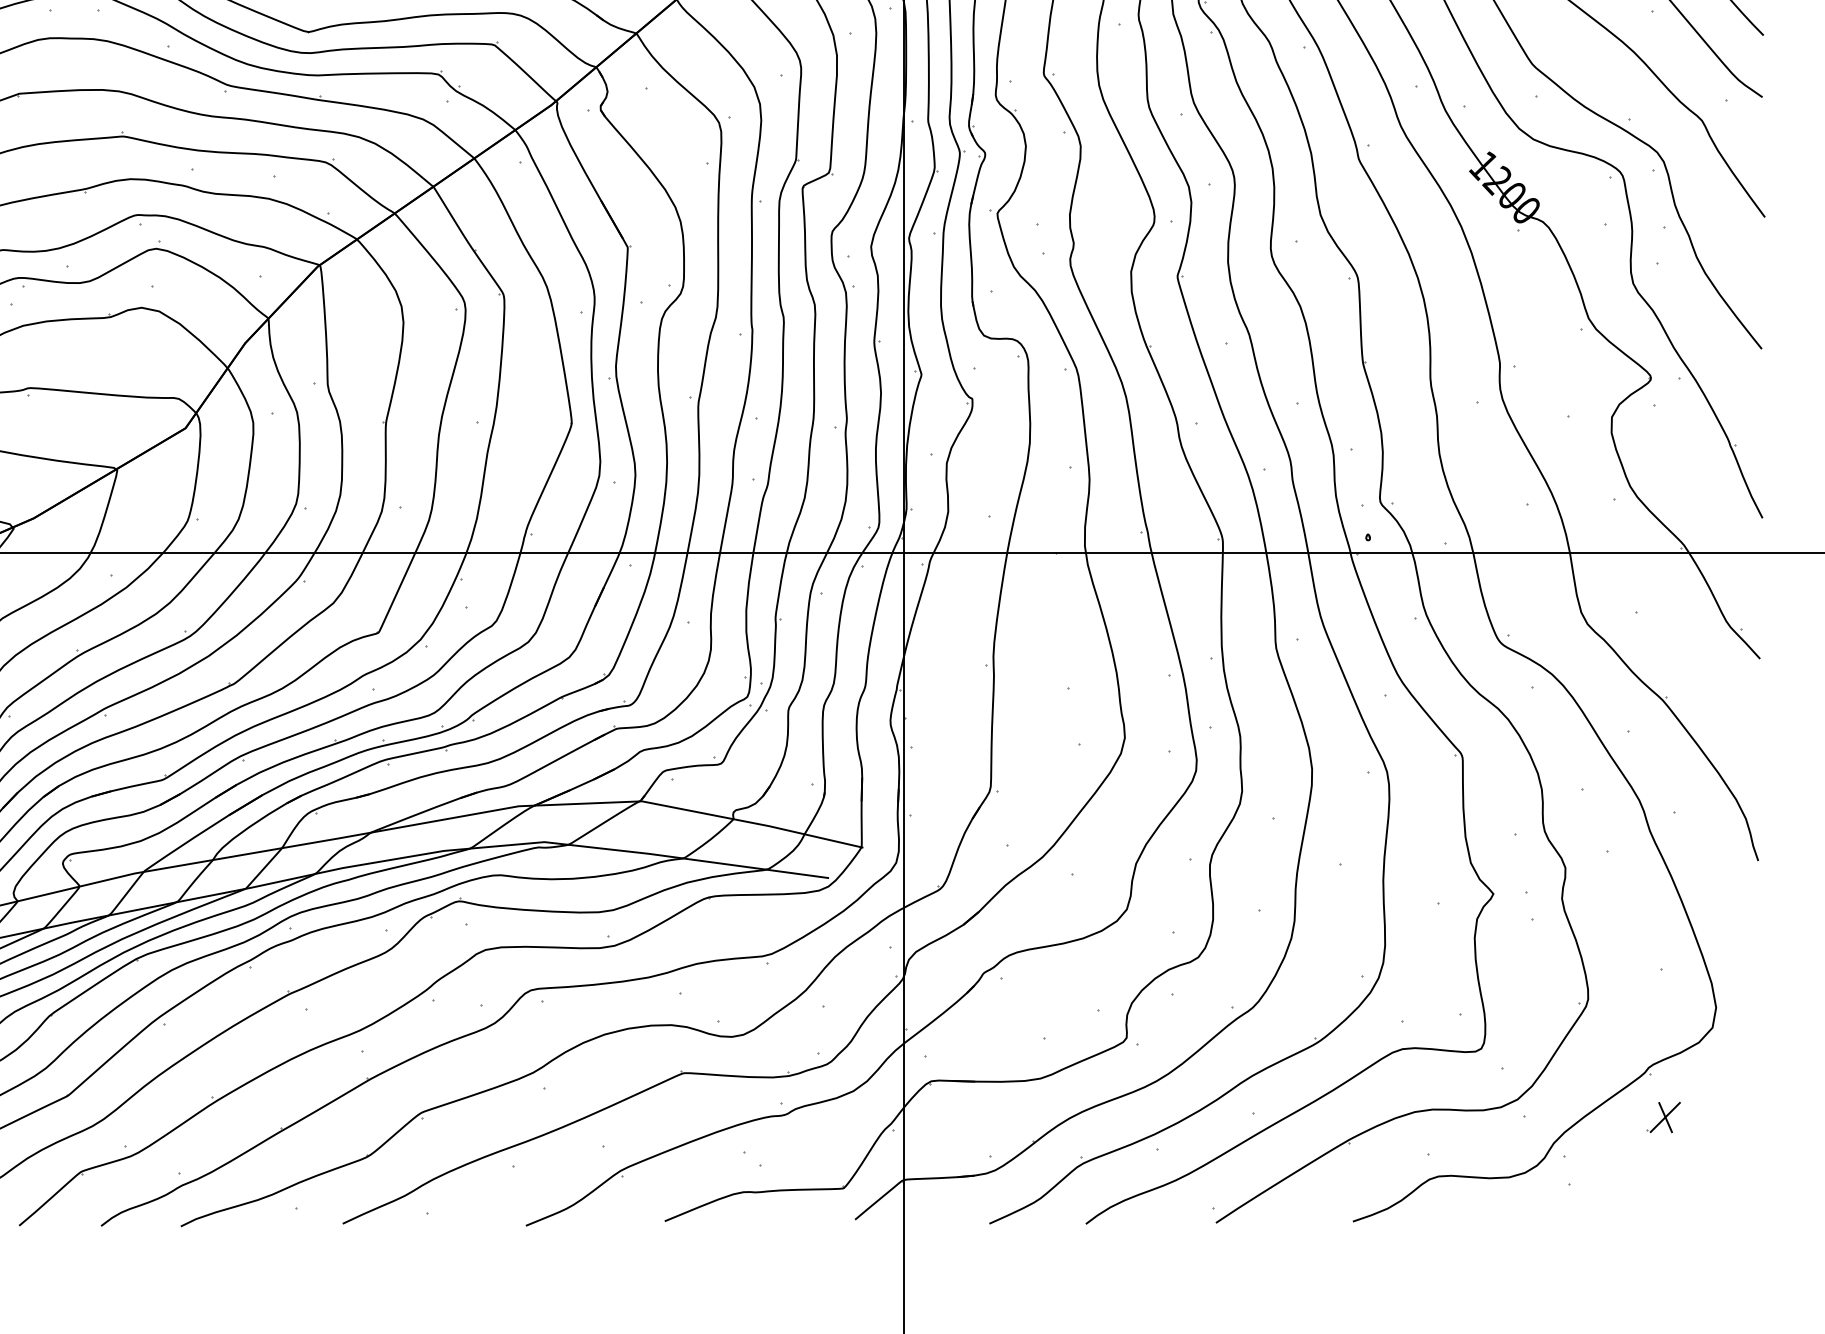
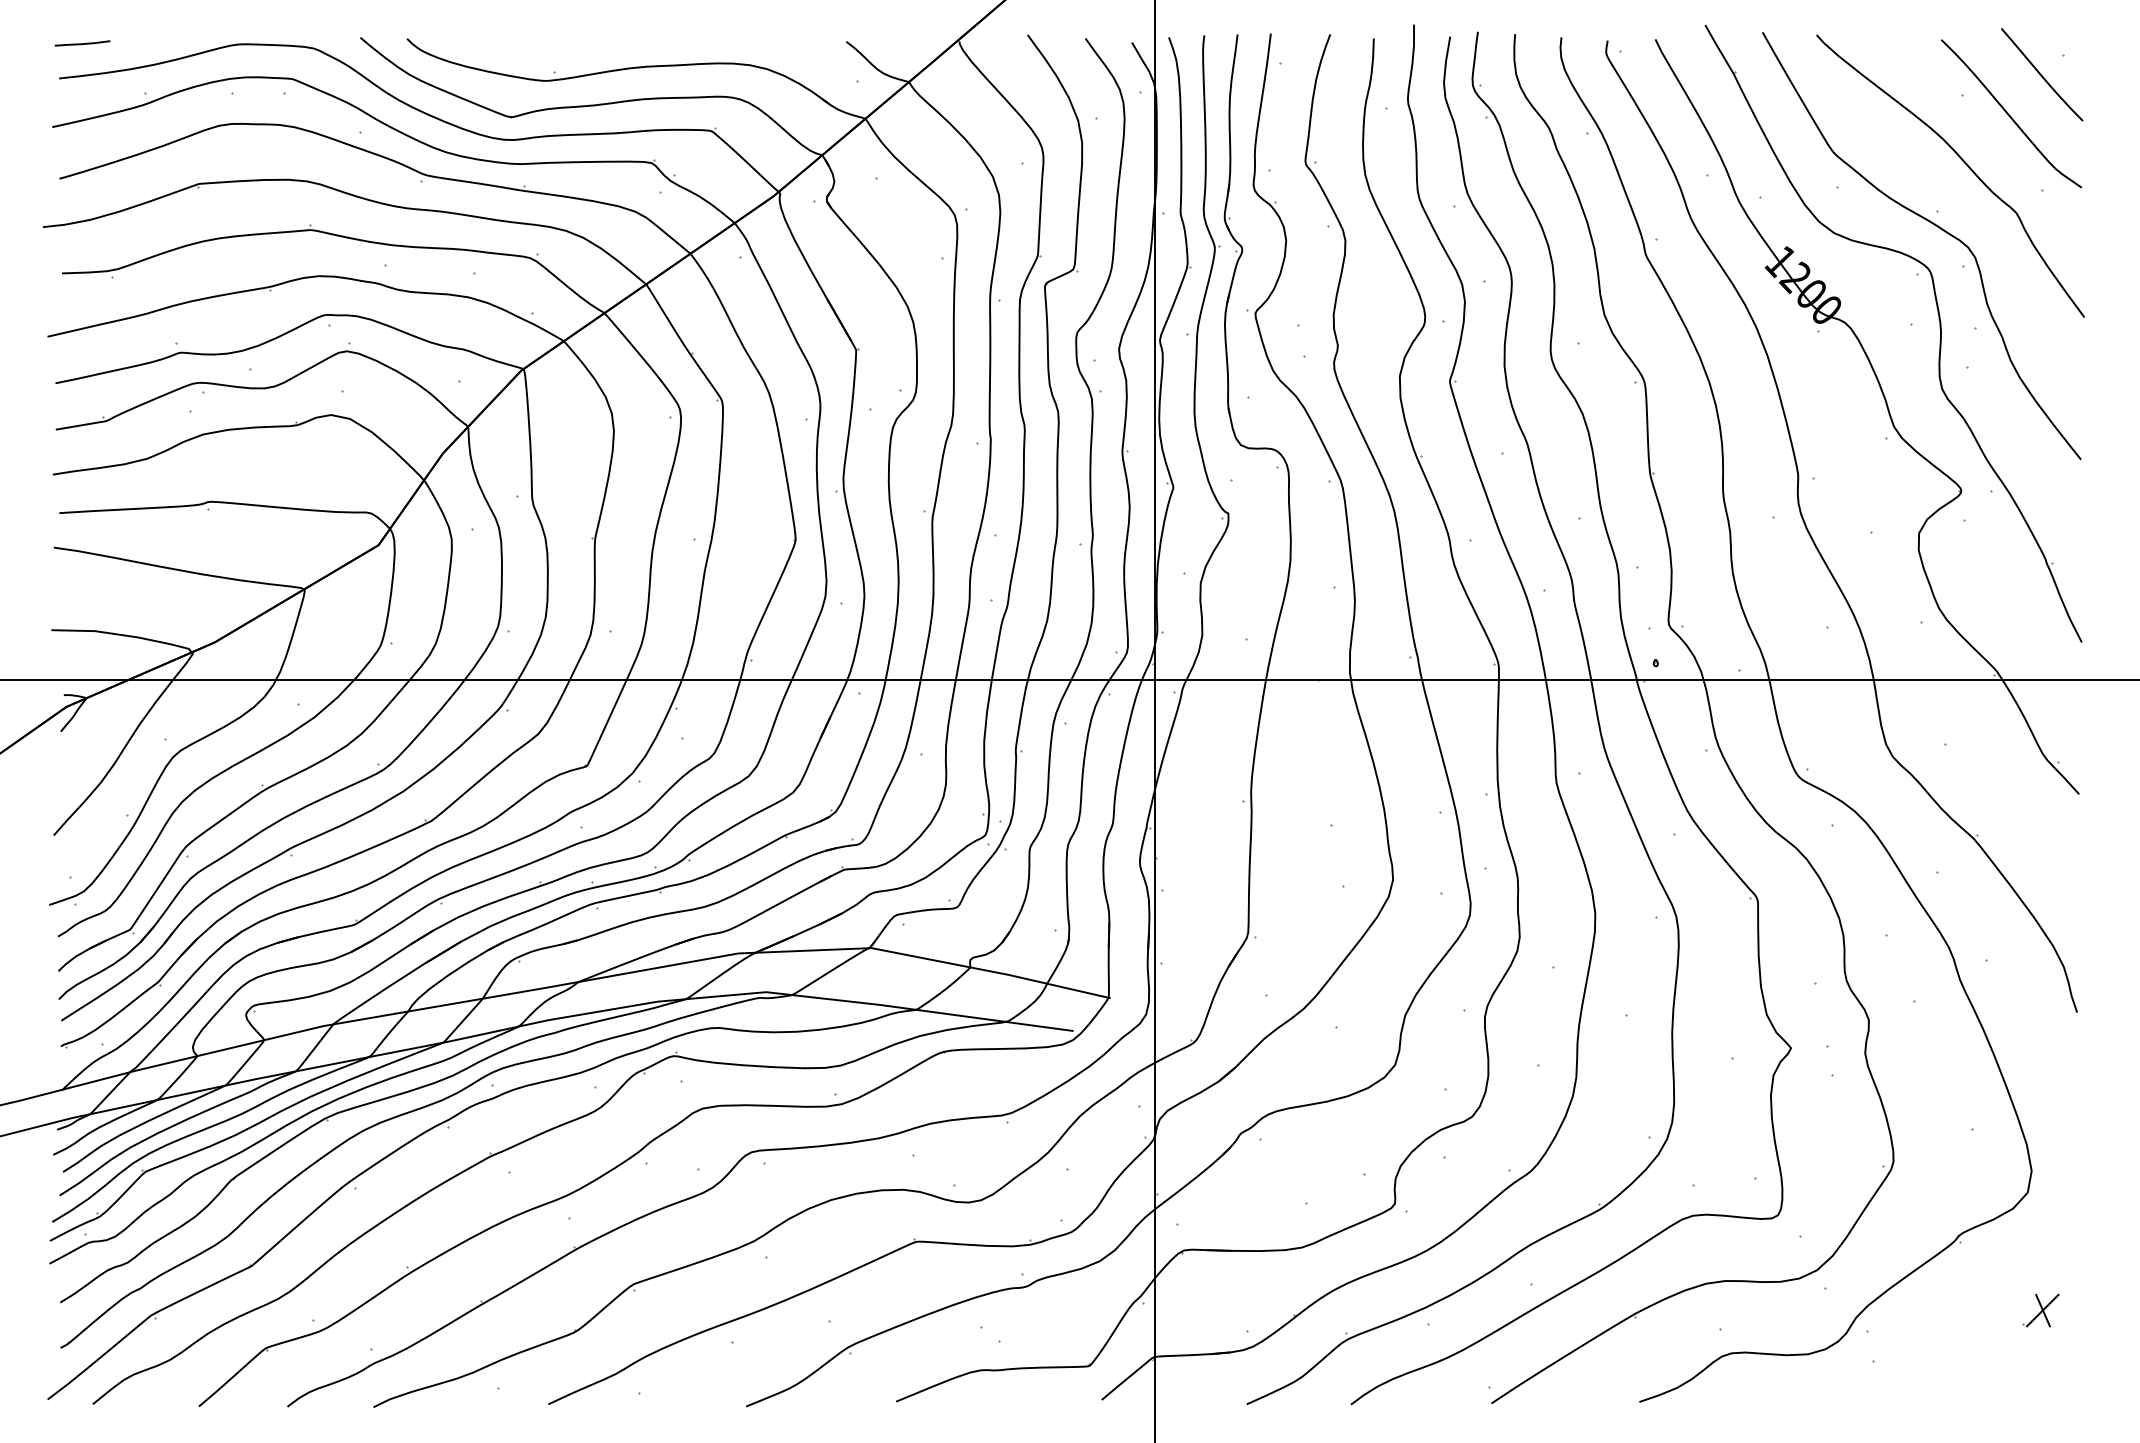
part: (1663, 1117) -> (2040, 1310), moved

